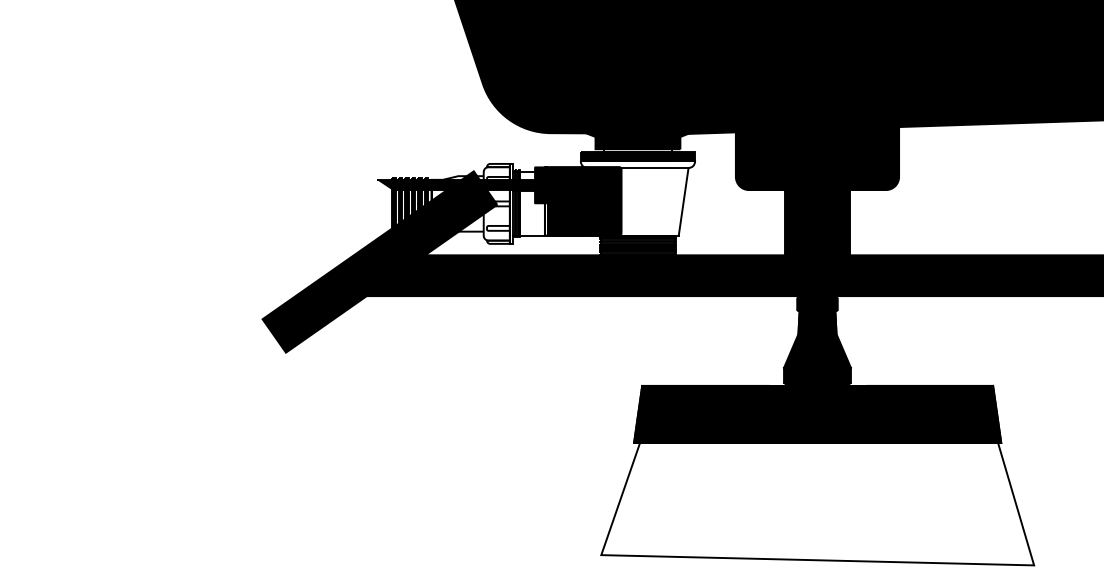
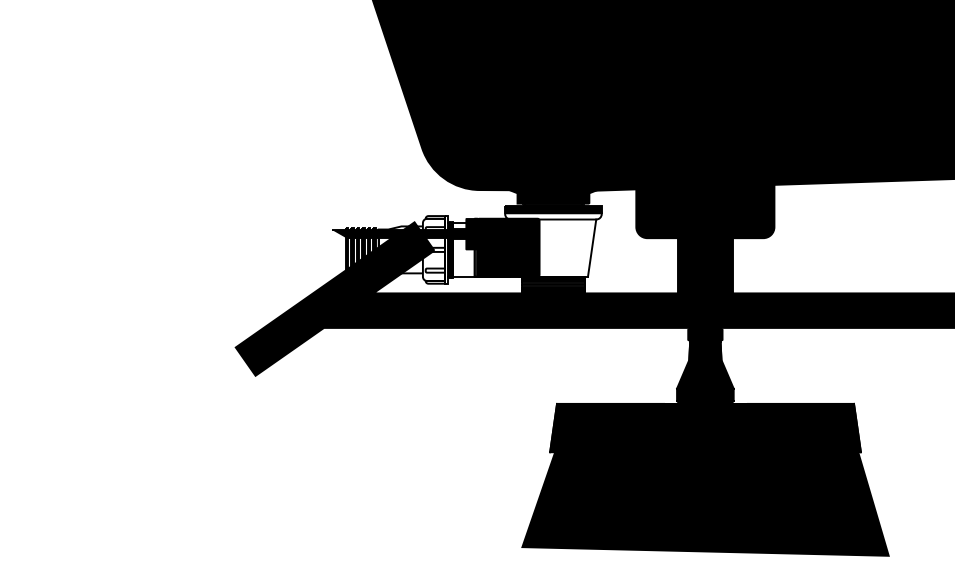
fill: (817, 503) -> (705, 503), added

